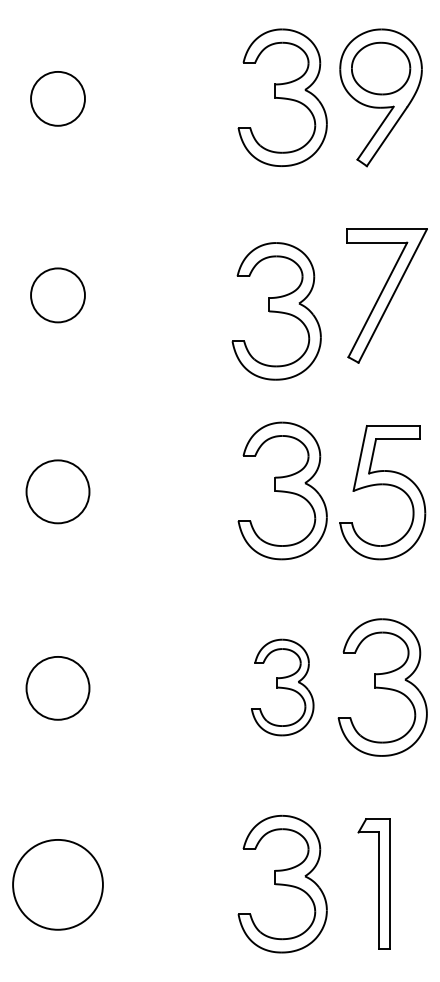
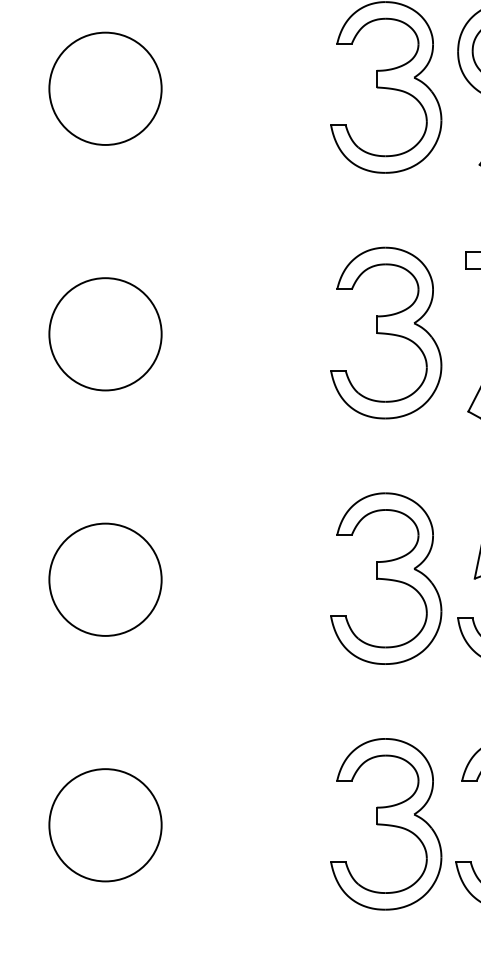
circle: (57, 98) -> (104, 88), size x1.67
circle: (57, 295) -> (104, 334), size x1.67
part: (276, 311) -> (385, 333), moved
circle: (57, 491) -> (104, 579), size x1.43
part: (282, 687) -> (385, 824), size x1.43
circle: (57, 688) -> (104, 825), size x1.43

